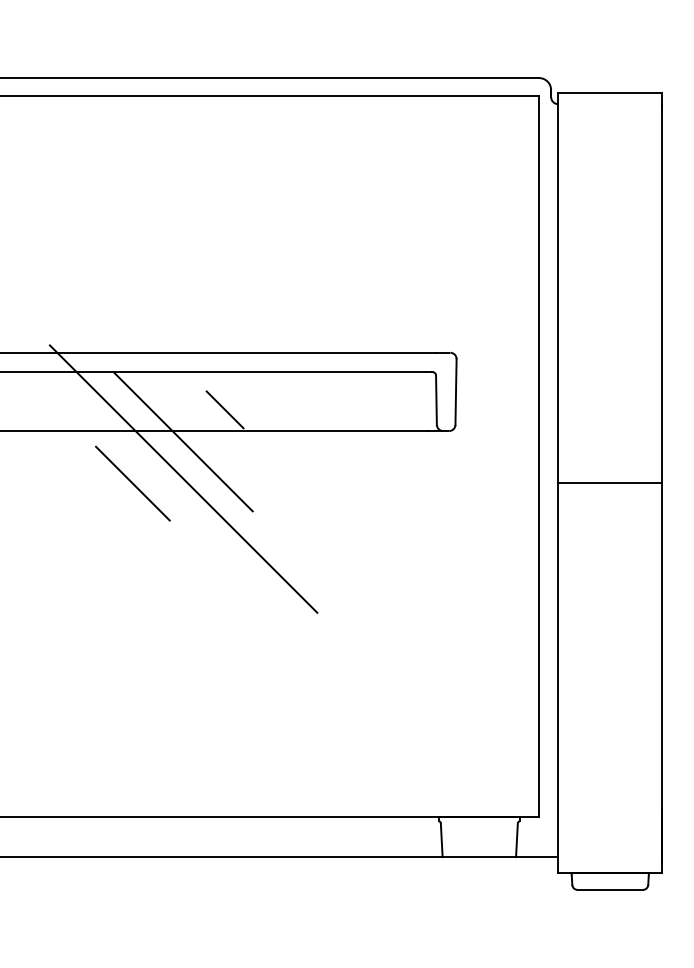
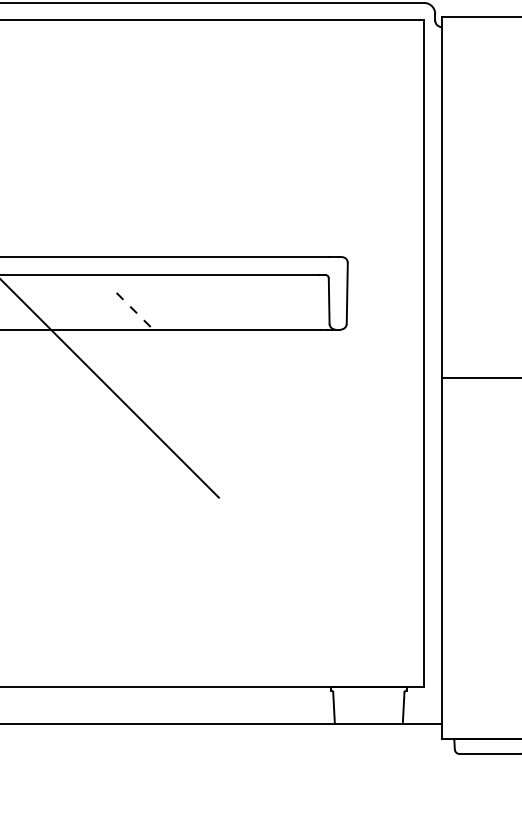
line: (225, 410) -> (133, 310), solid -> dashed
line: (183, 442) -> (95, 340), removed
line: (132, 483) -> (47, 378), removed

